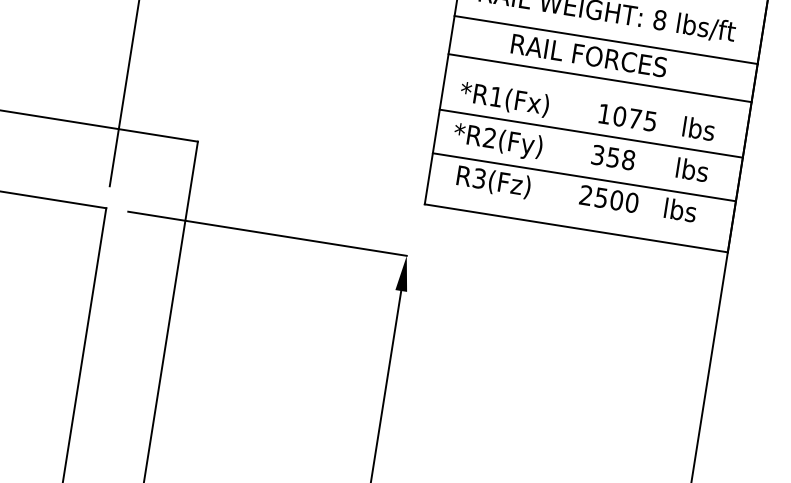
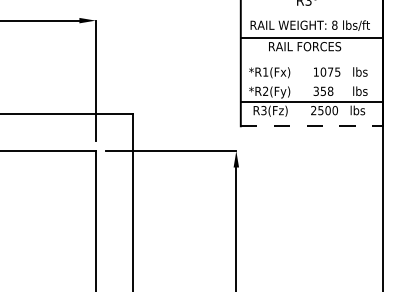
line: (599, 79) -> (311, 56), removed
line: (590, 134) -> (311, 82), removed
line: (575, 228) -> (311, 126), solid -> dashed

